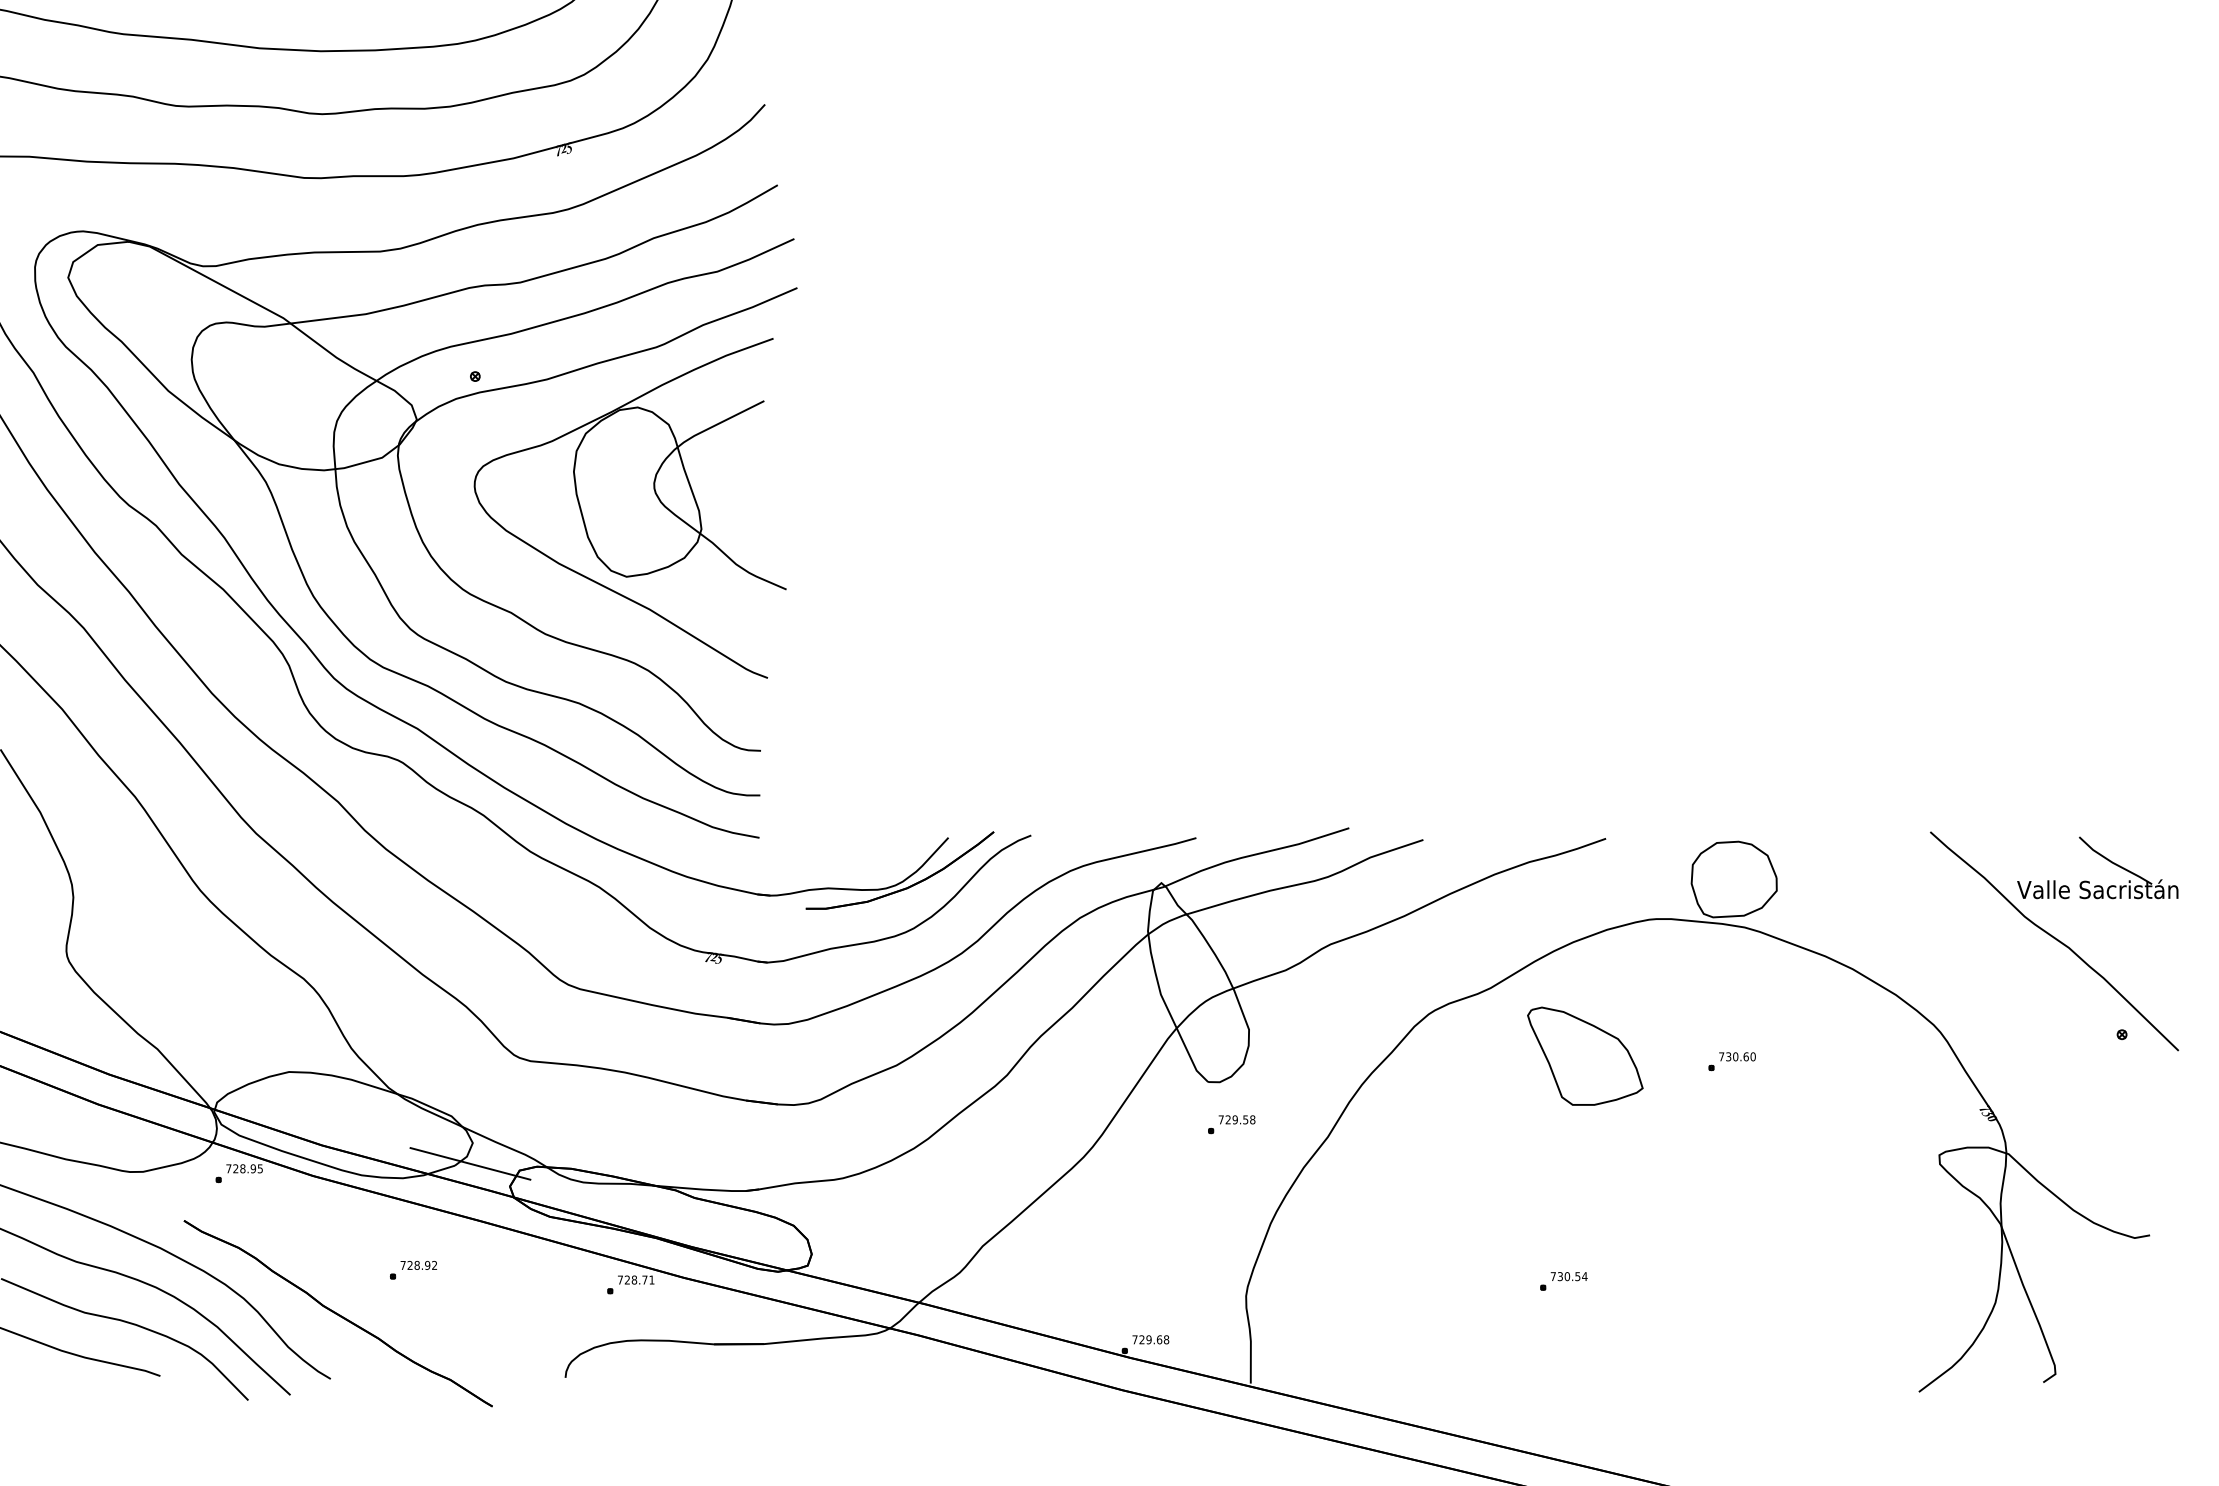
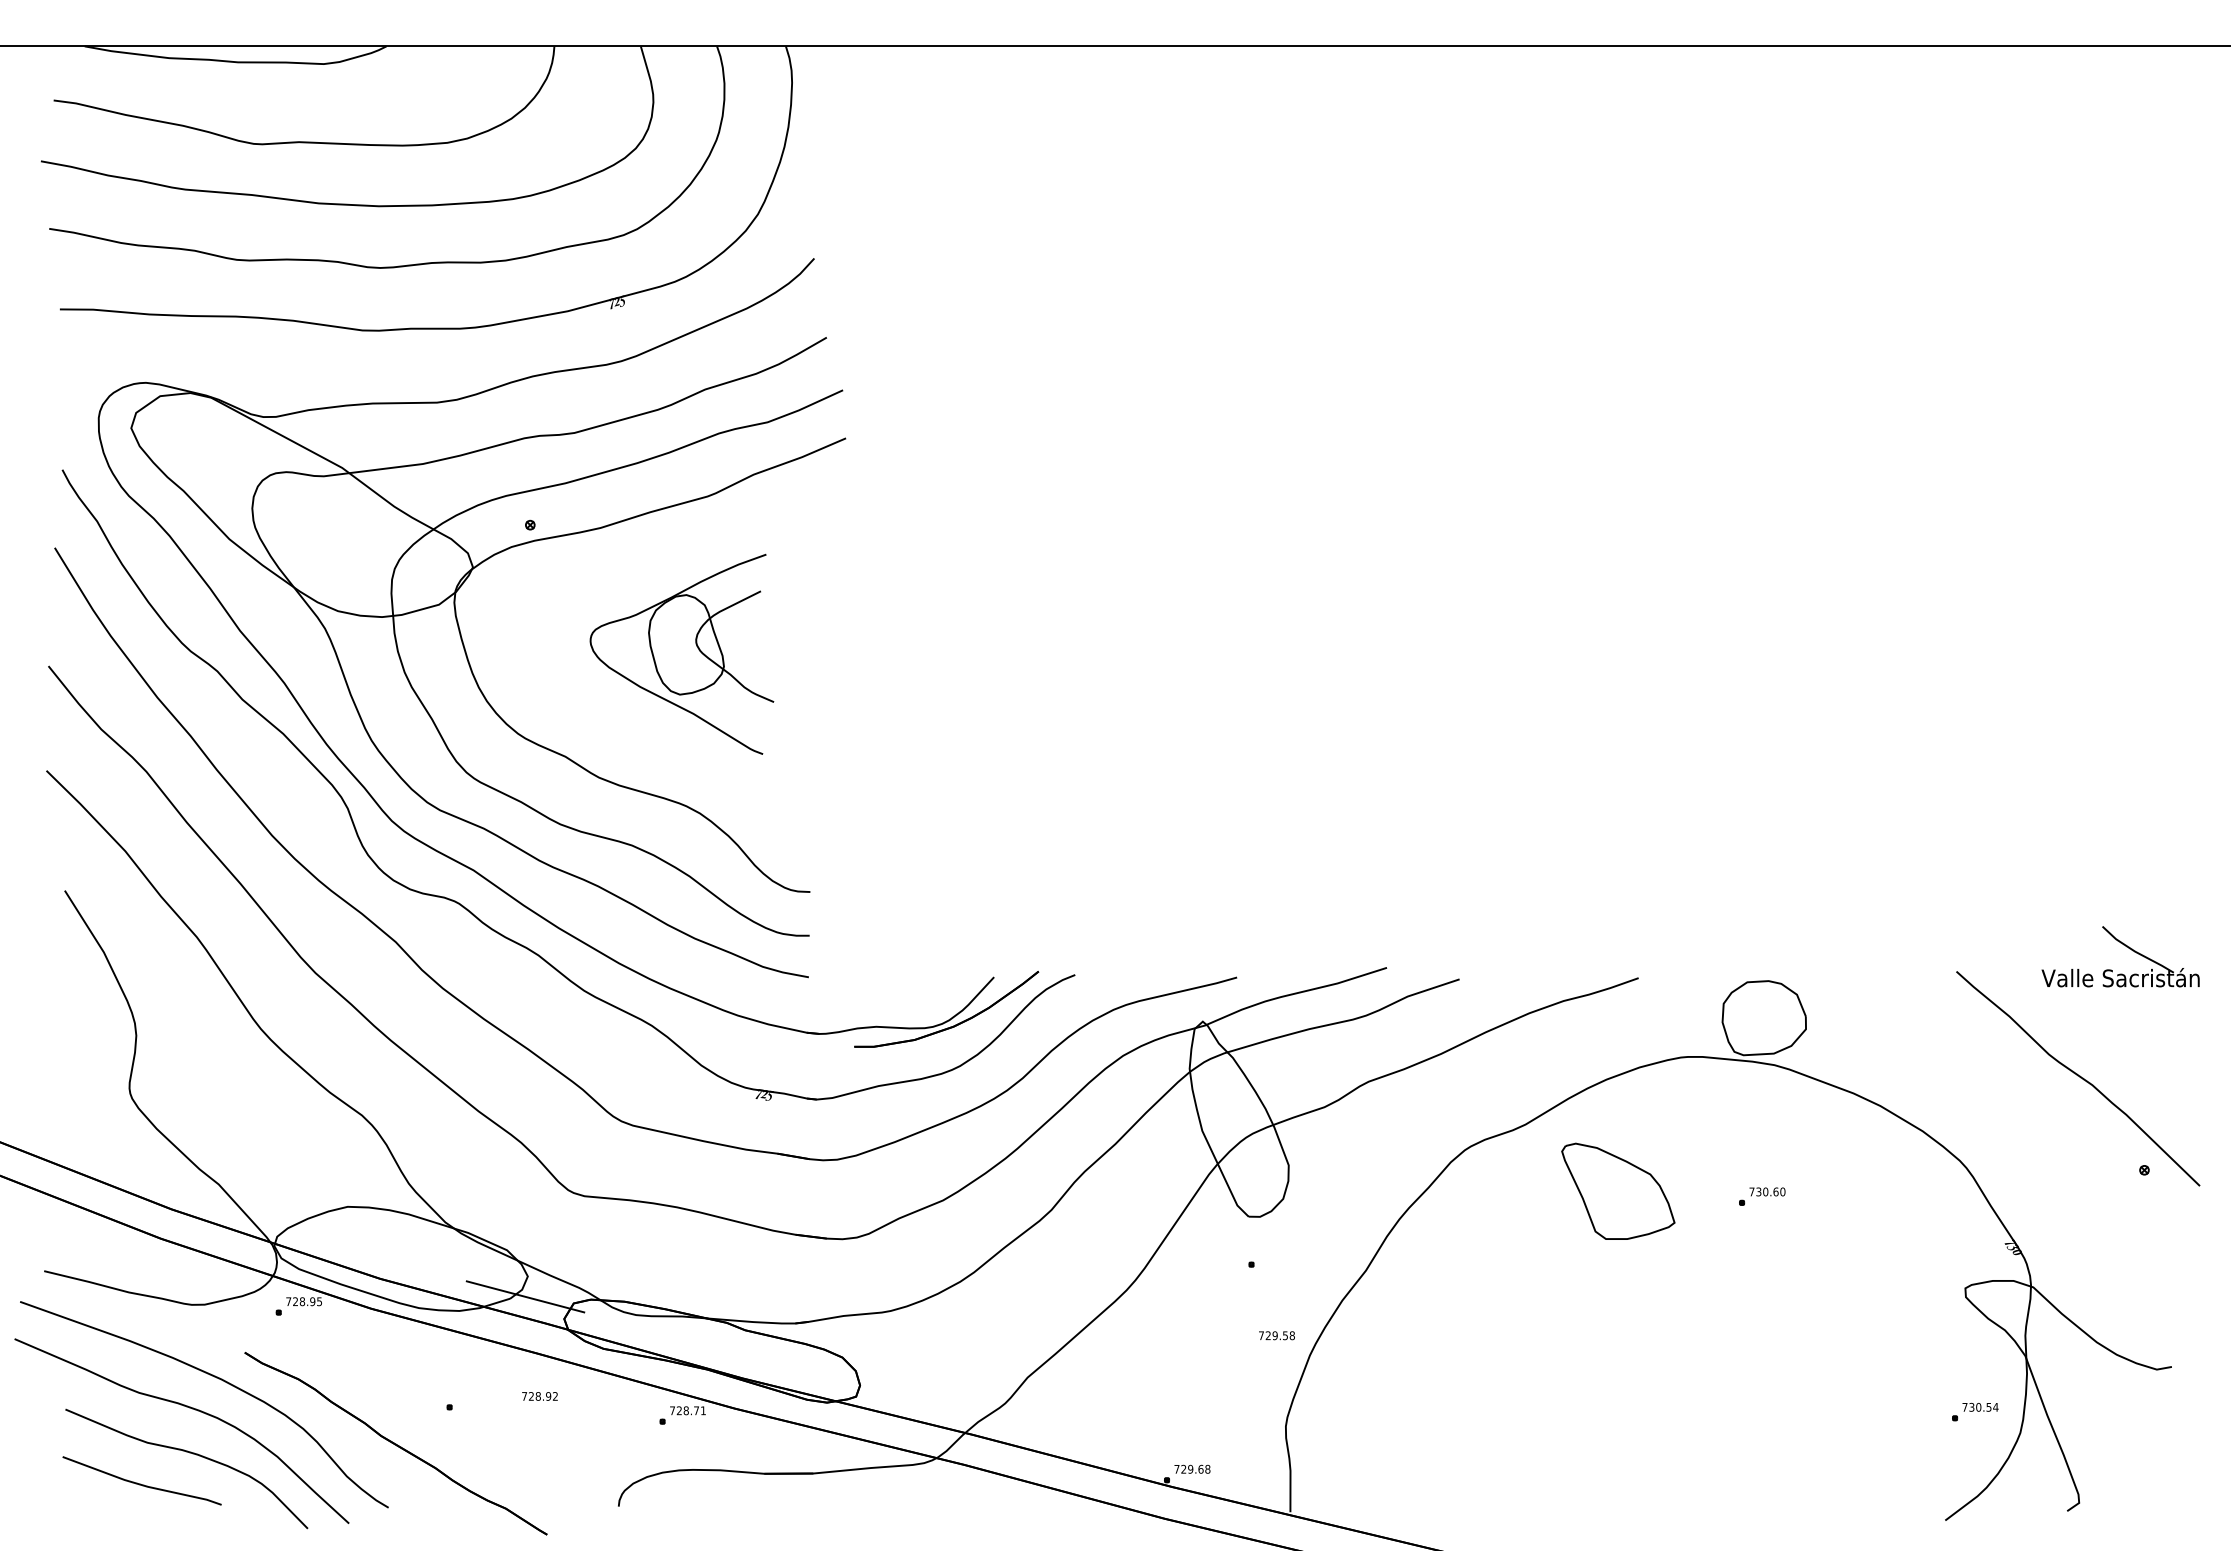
part: (629, 508) -> (681, 654), size x0.6
part: (2103, 858) -> (2126, 947), moved
text: (1236, 1119) -> (1276, 1335), moved
text: (418, 1265) -> (539, 1396), moved
part: (1564, 1280) -> (1975, 1411), moved

